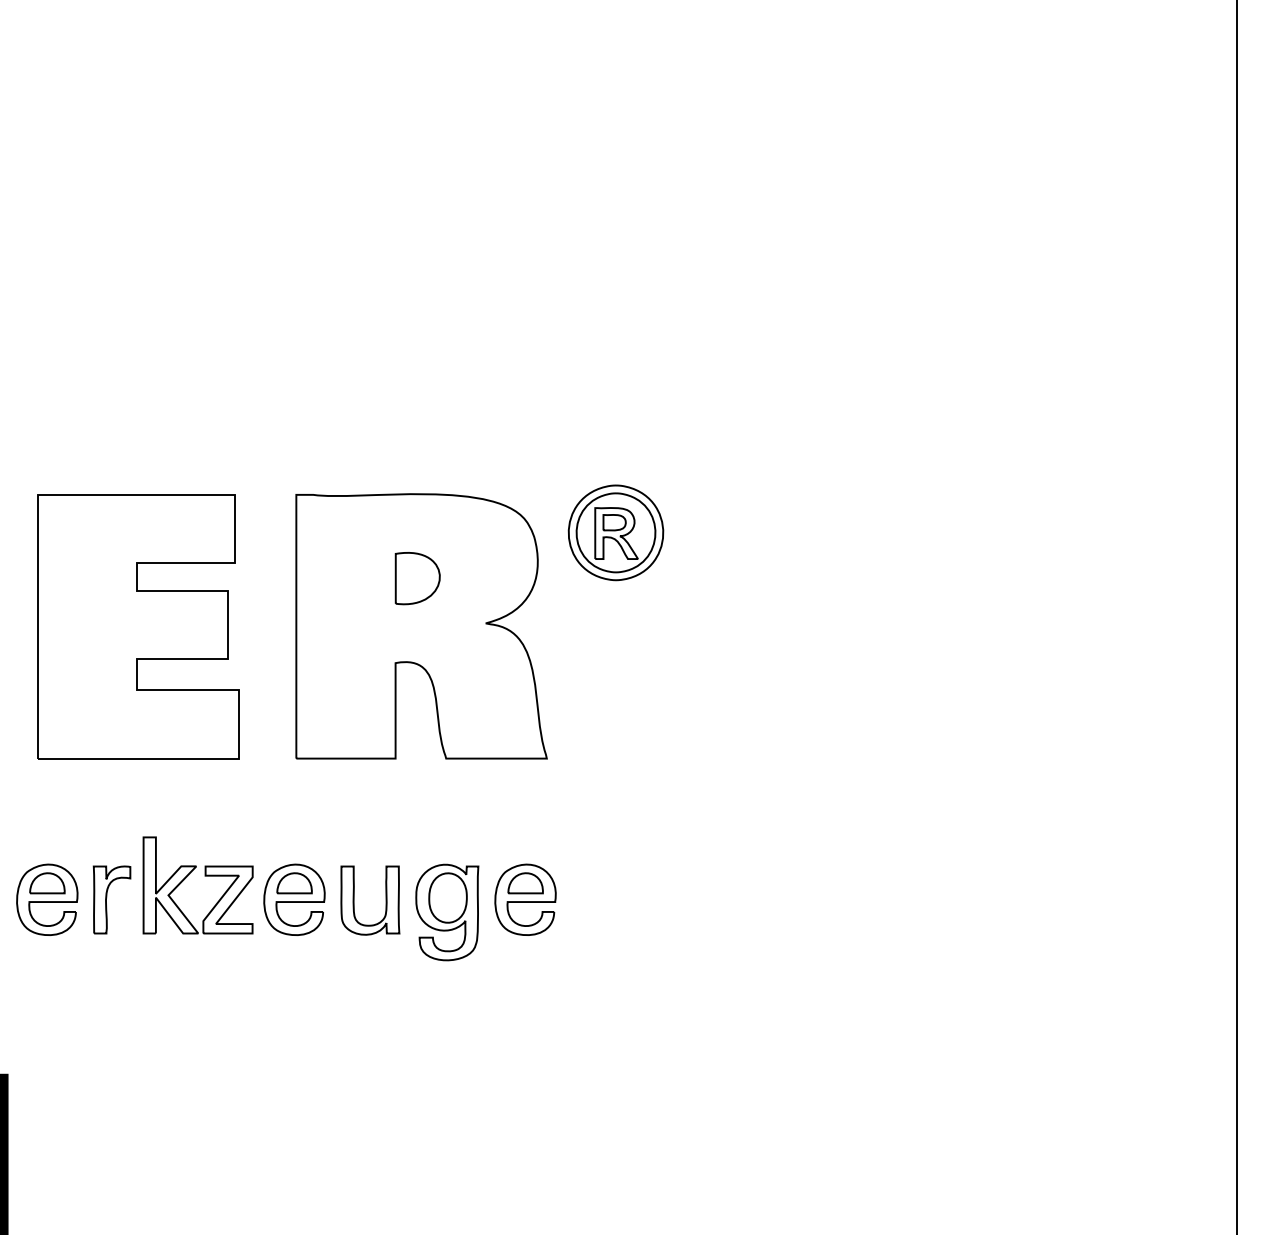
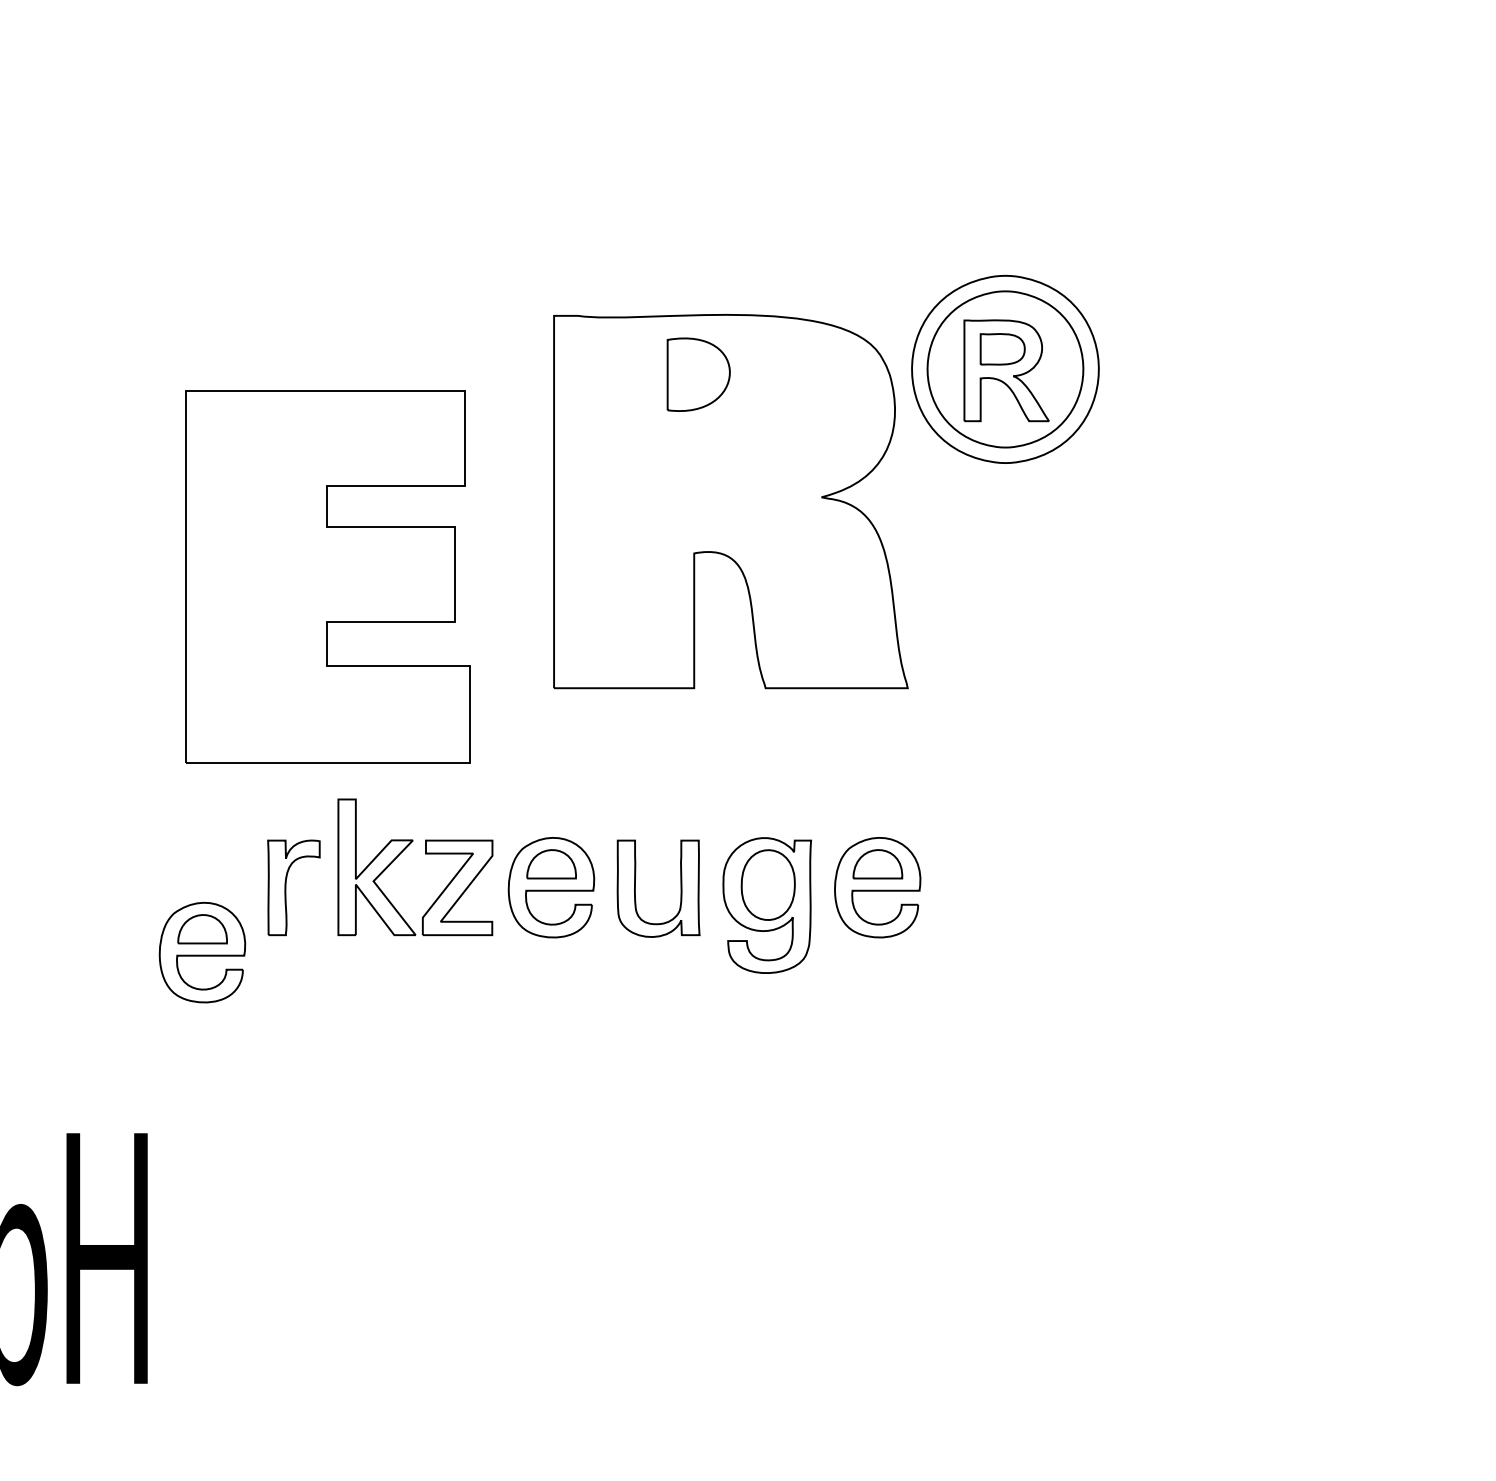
part: (615, 532) -> (1004, 369), size x1.4
part: (417, 578) -> (698, 374), moved
part: (138, 626) -> (328, 576), moved
part: (47, 899) -> (202, 952), moved

